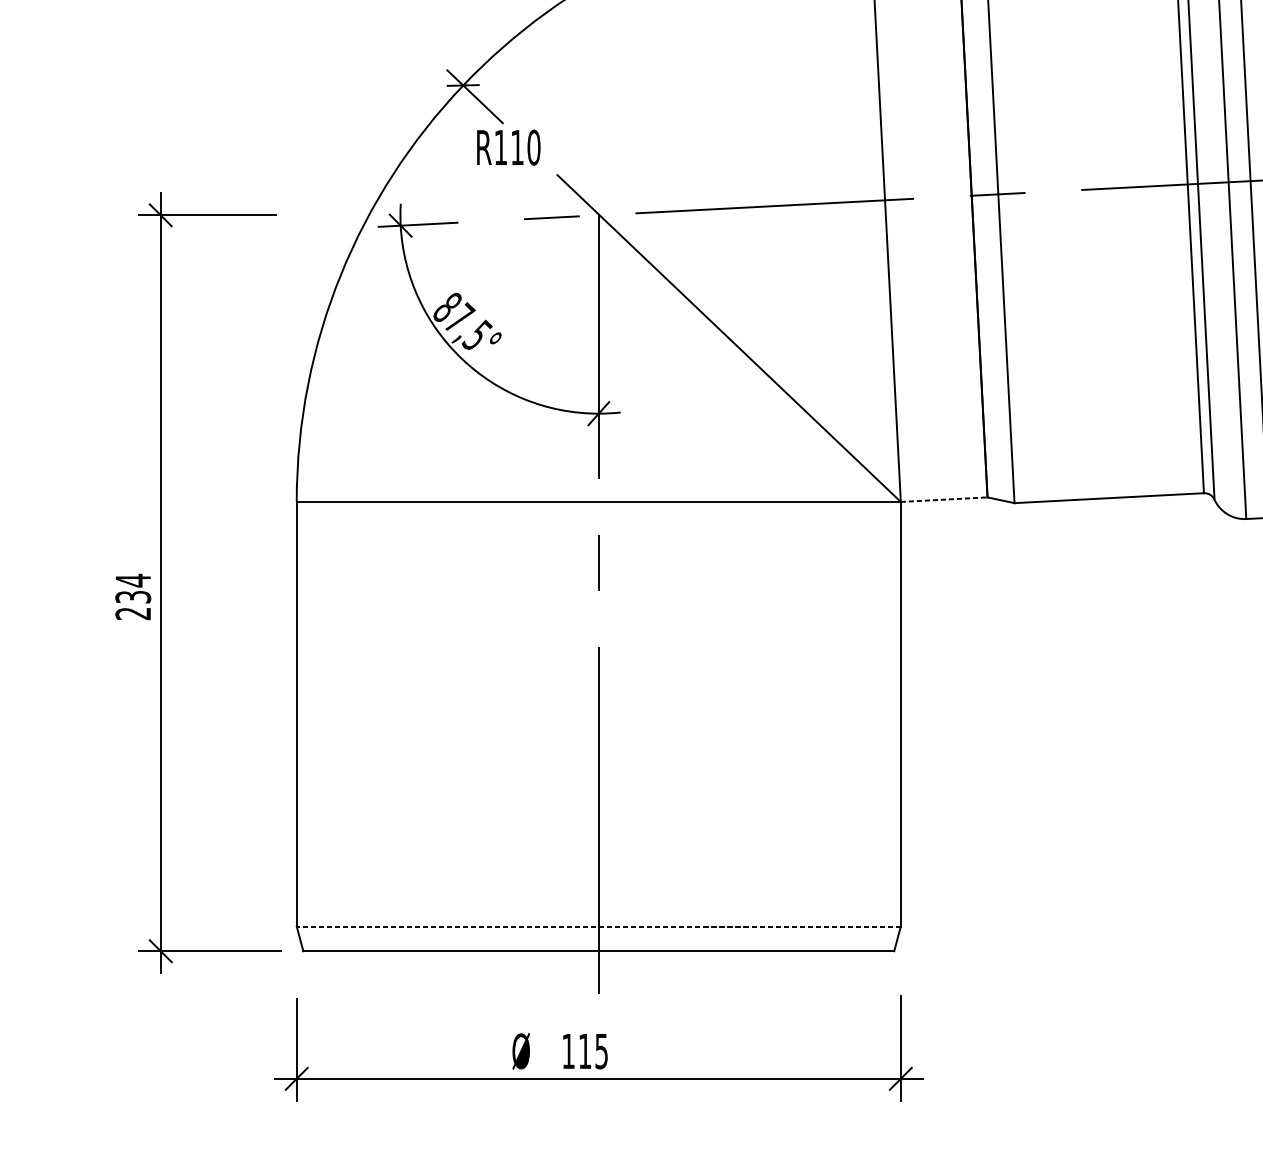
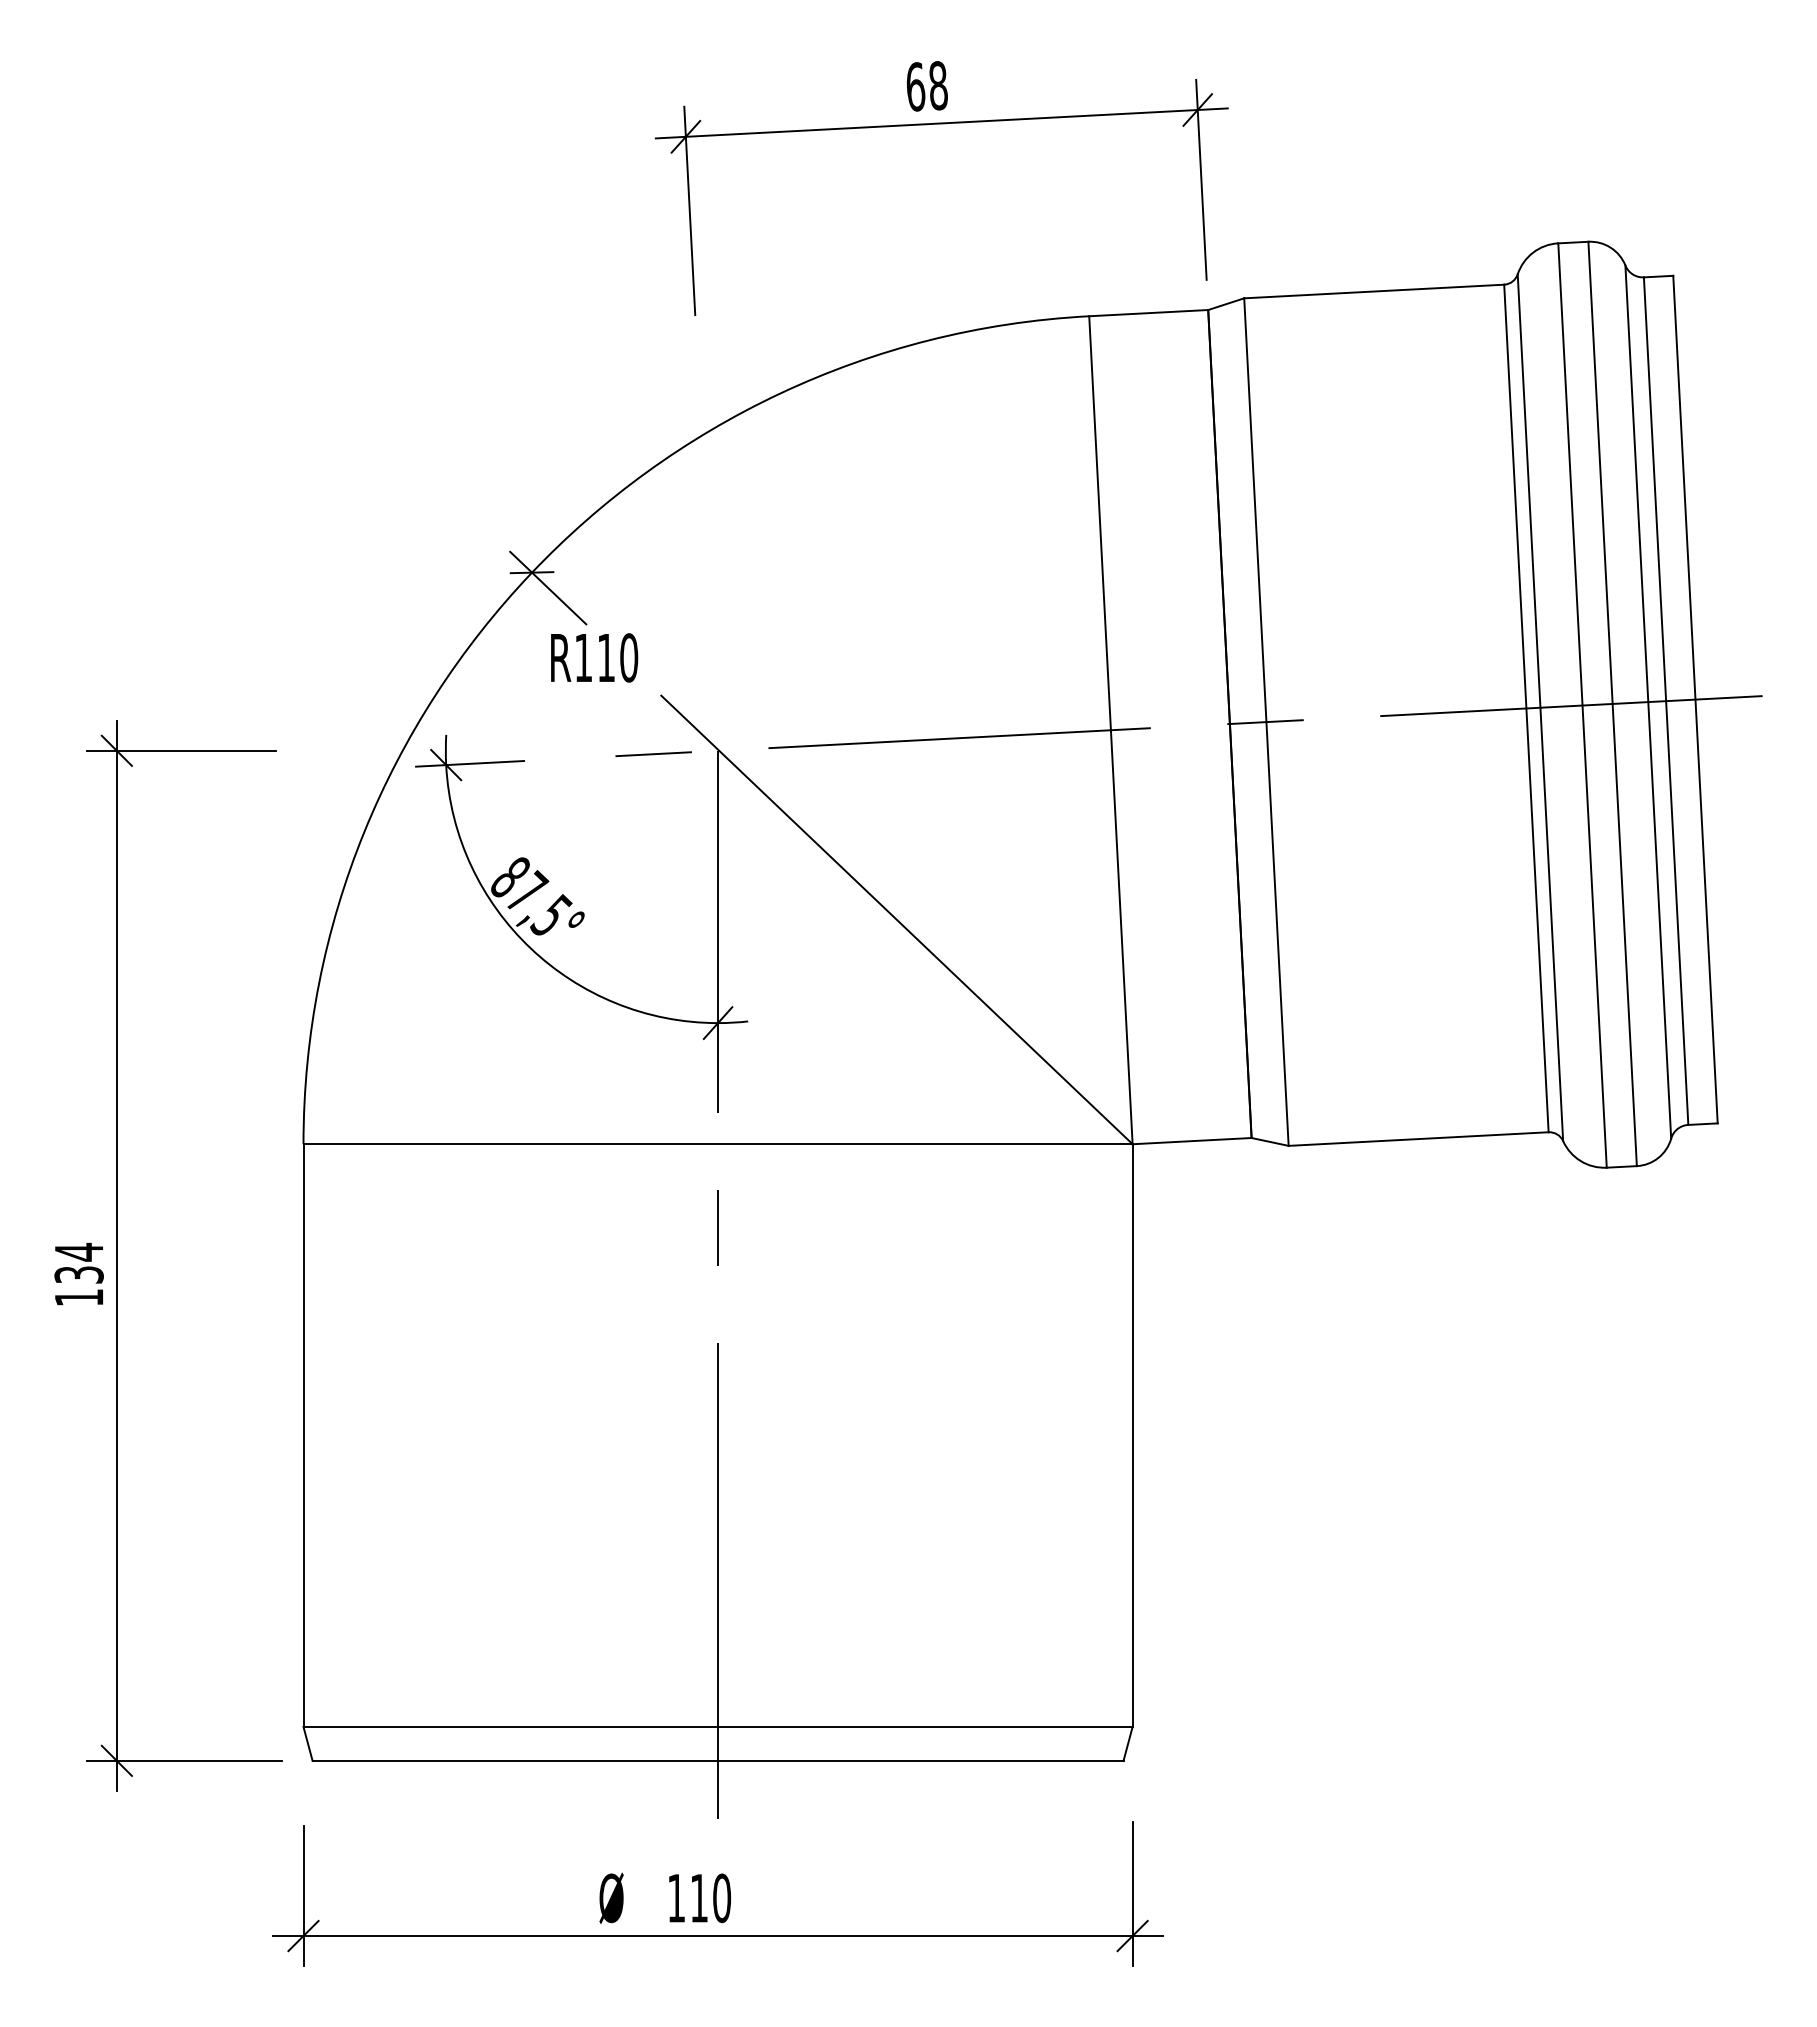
line: (944, 499) -> (1192, 1141), dashed -> solid
text: (132, 613) -> (78, 1297), 234 -> 134
line: (599, 926) -> (718, 1726), dashed -> solid
text: (602, 1051) -> (722, 1898), 115 -> 110

